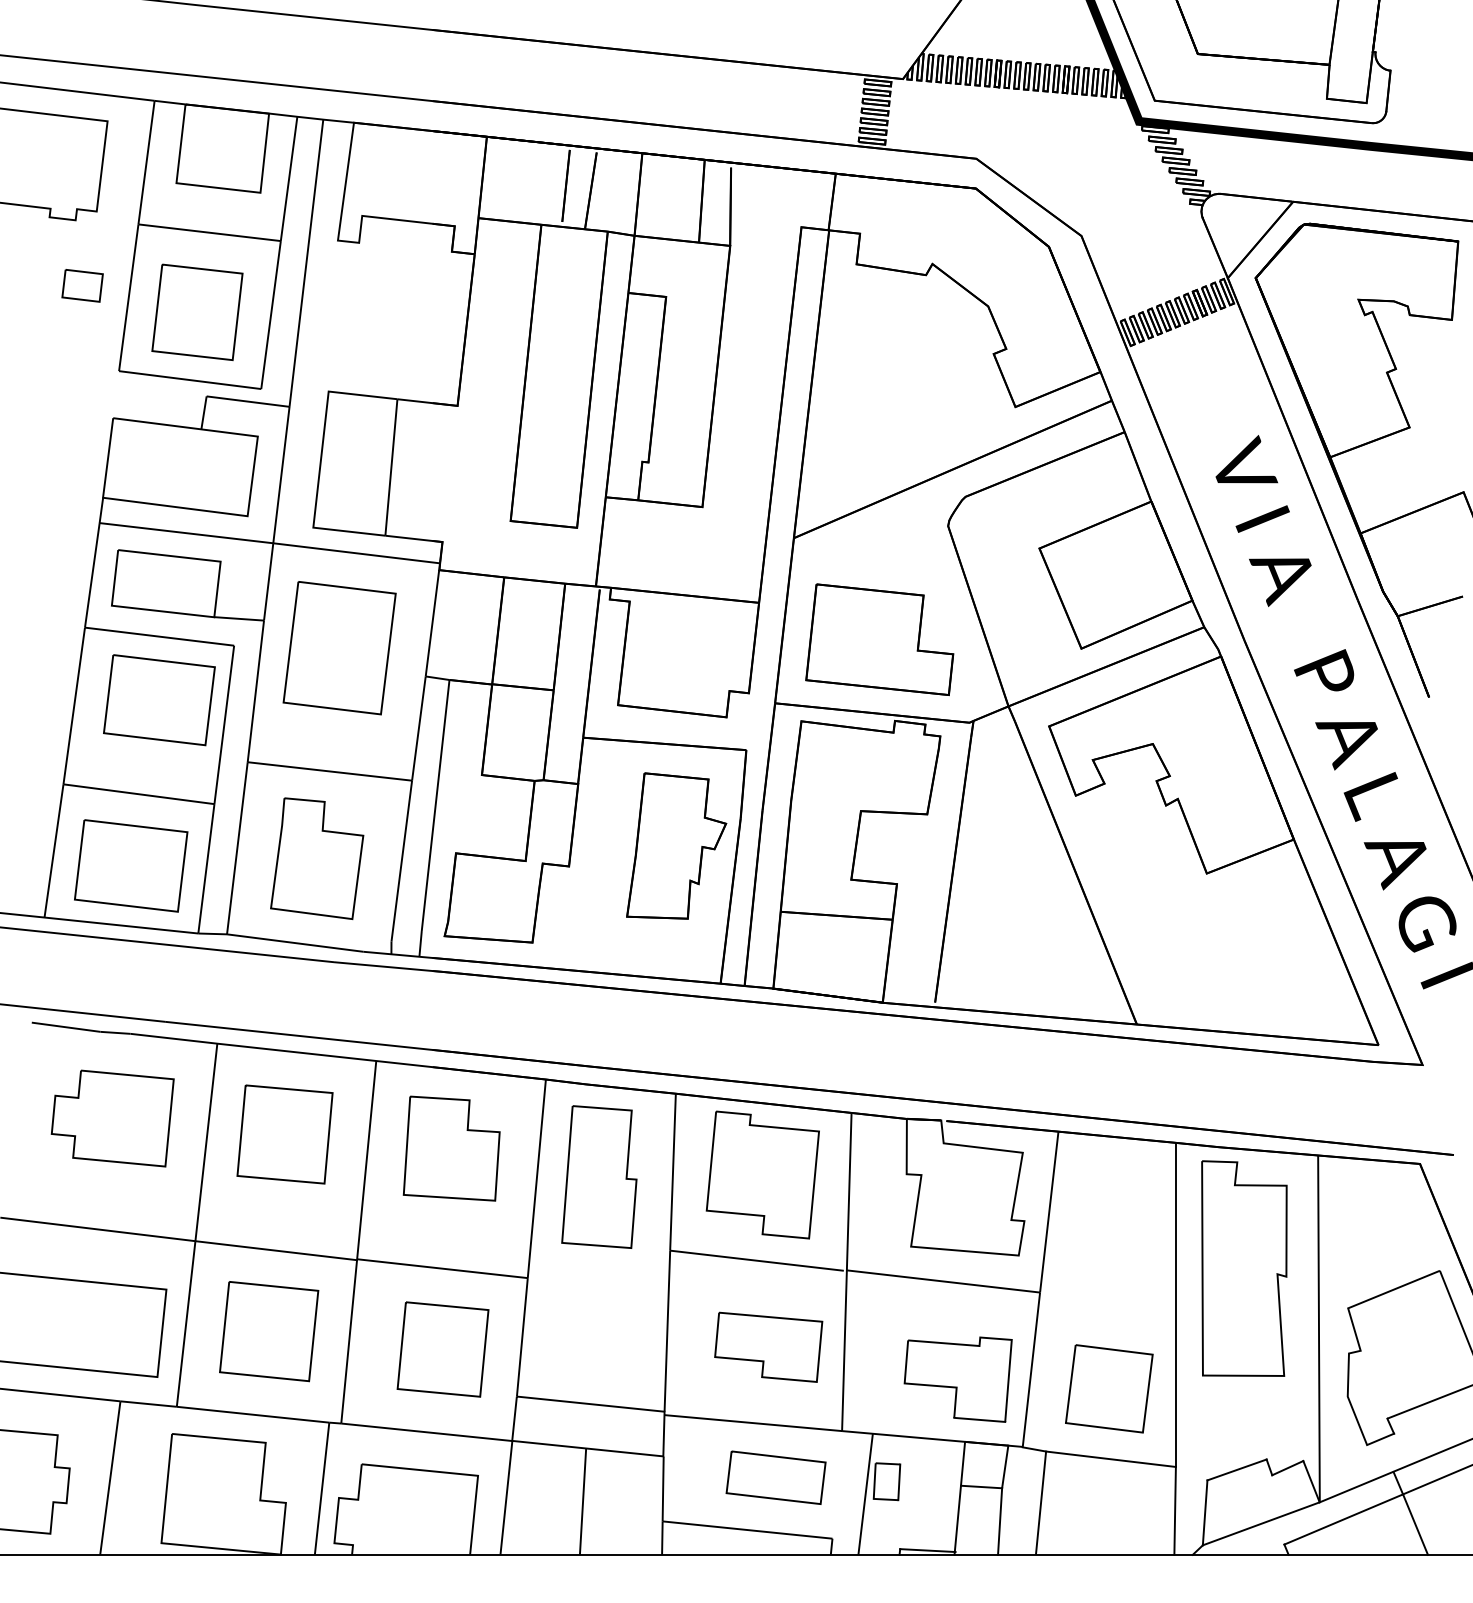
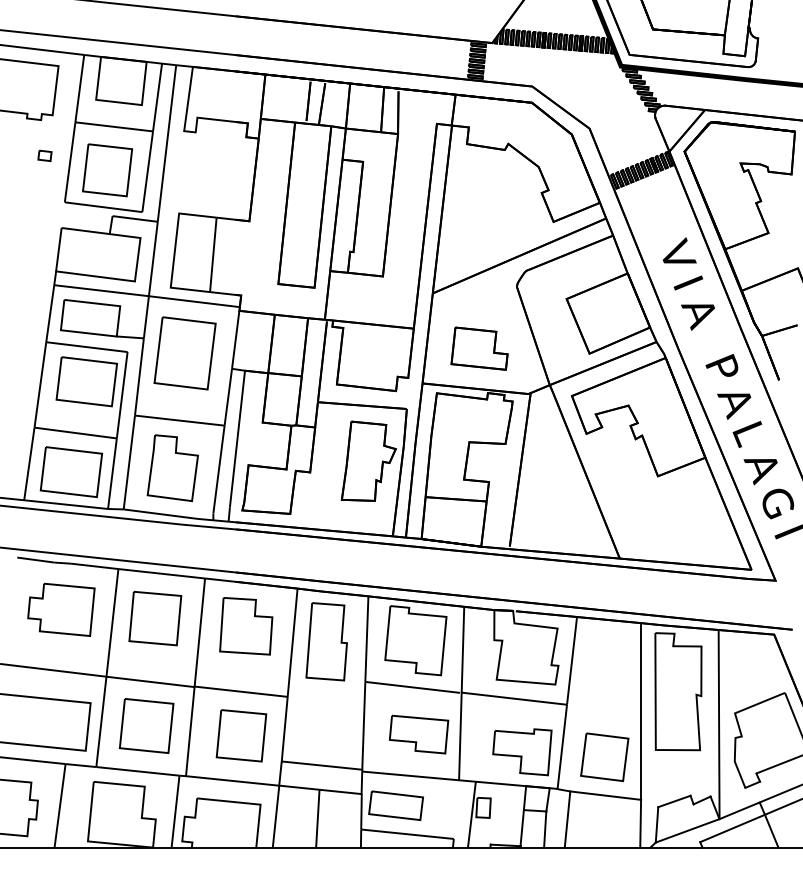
part: (81, 285) -> (44, 155), size x0.6
part: (879, 639) -> (479, 348), size x0.7
part: (775, 1477) -> (395, 805), moved

